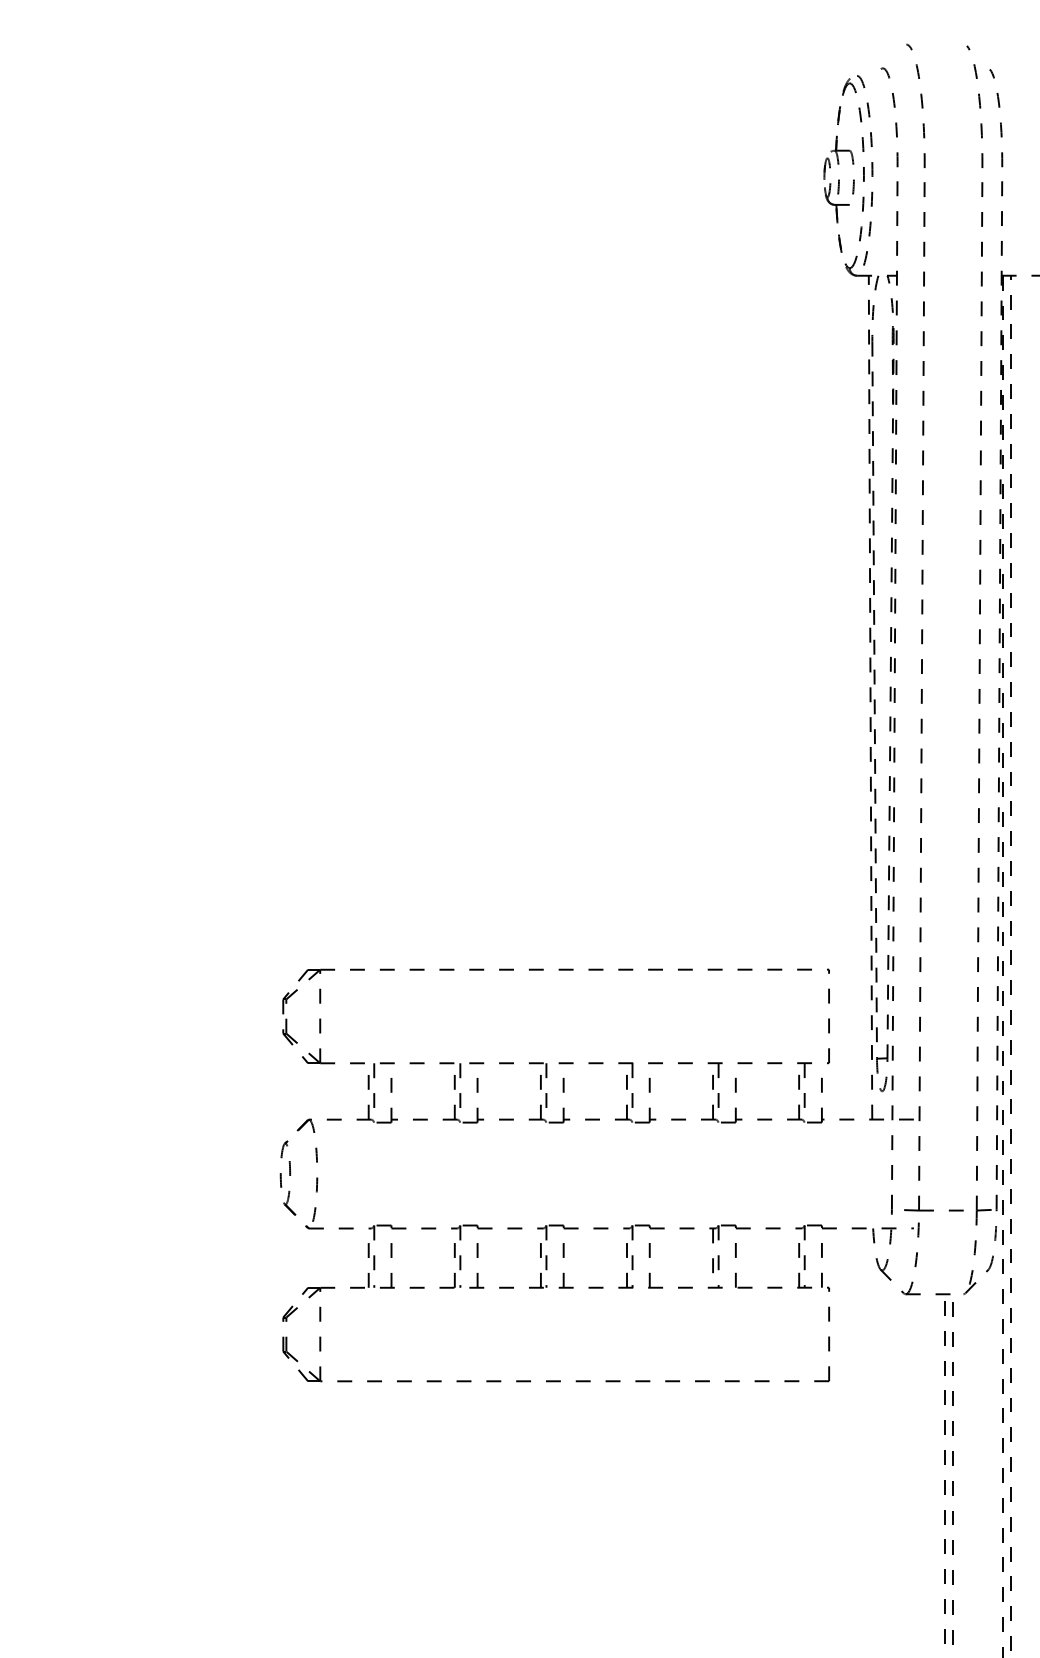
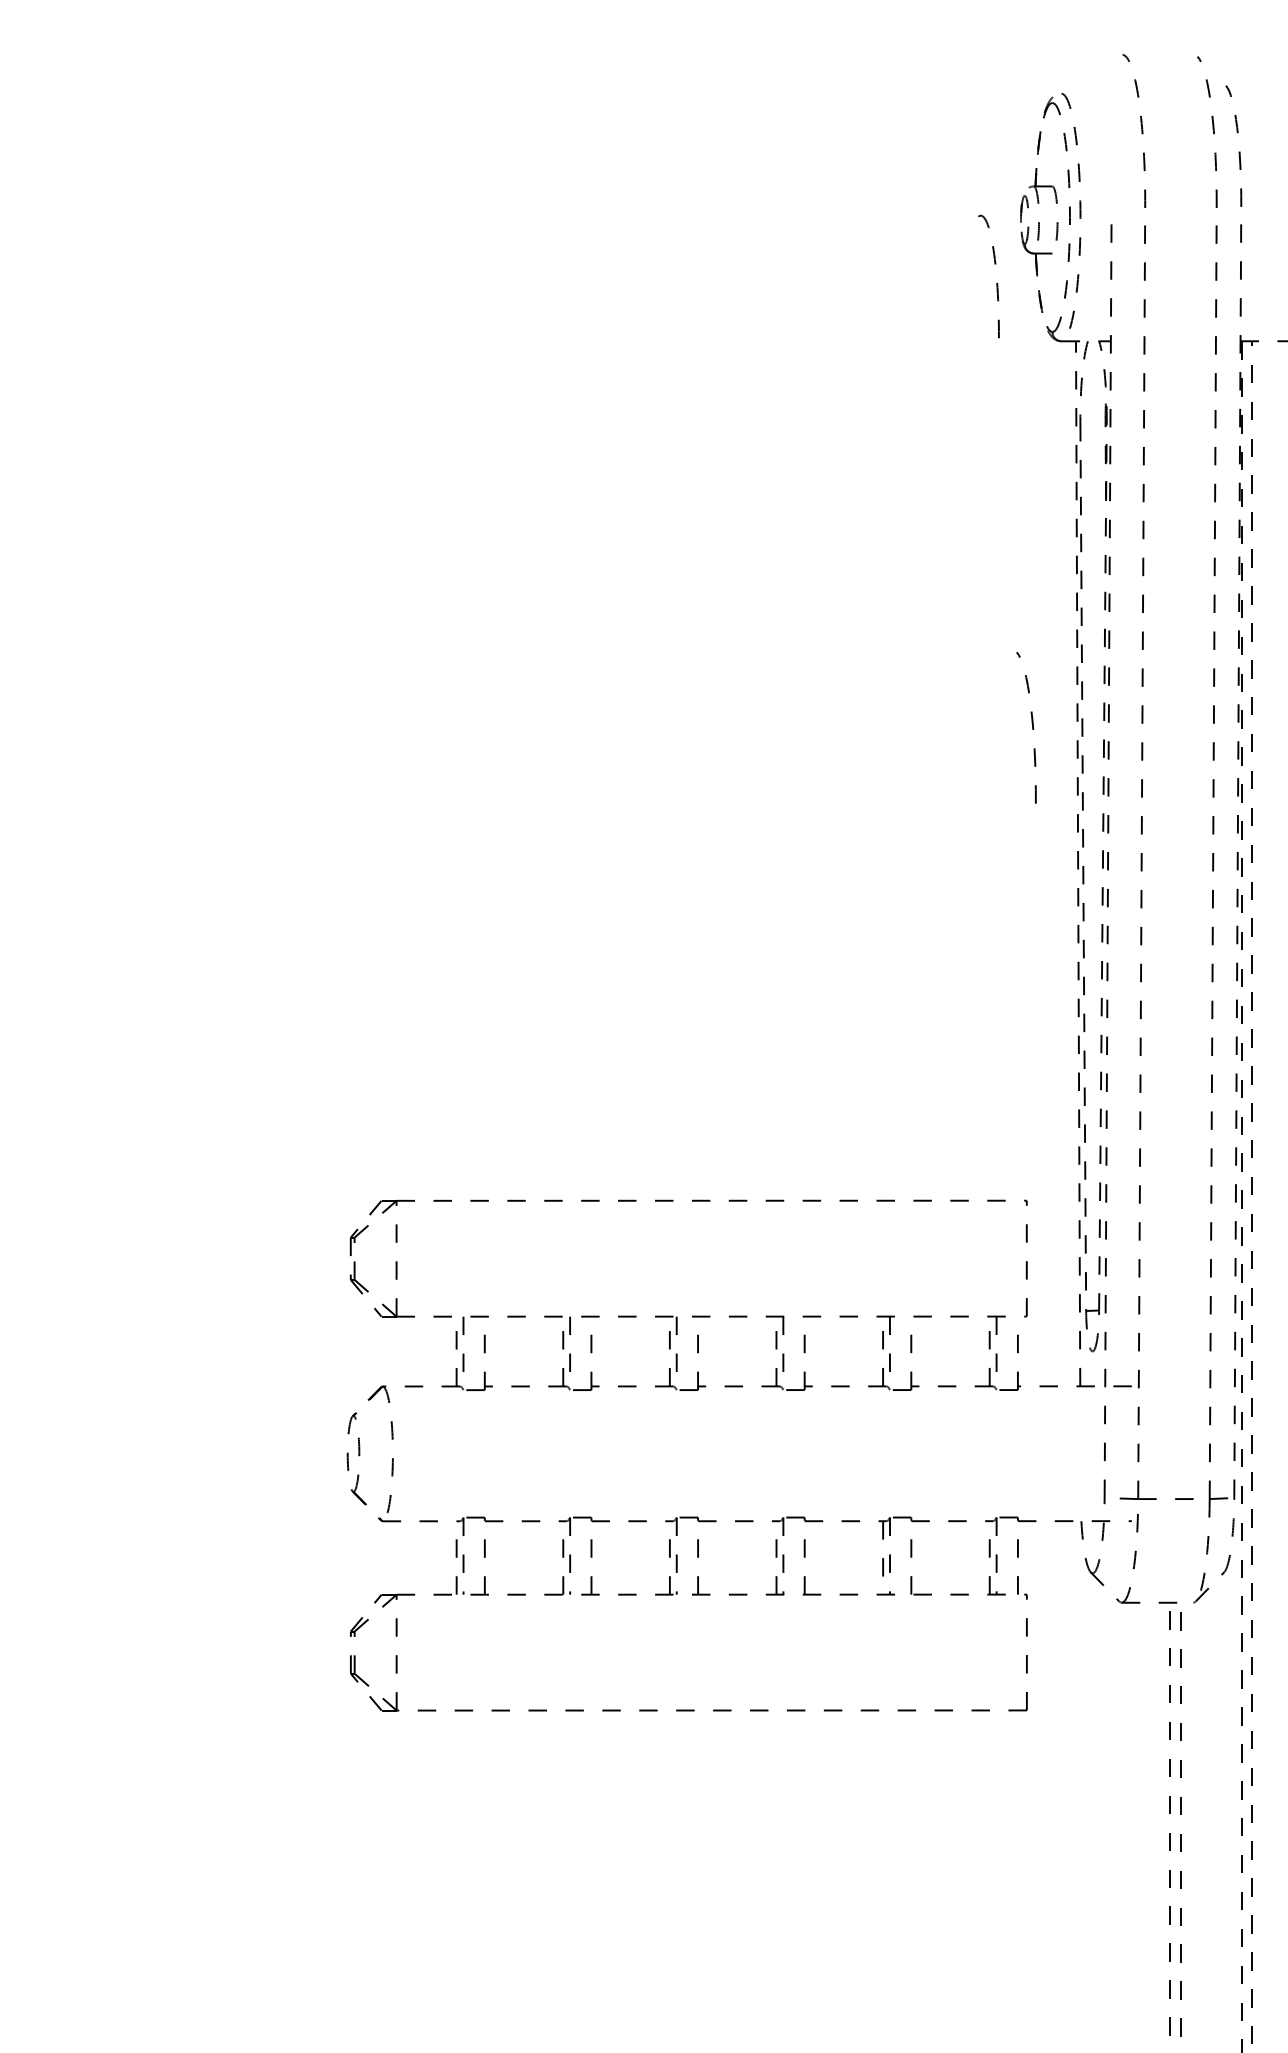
curve: (895, 122) -> (996, 282), moved
curve: (833, 587) -> (1032, 727), added

